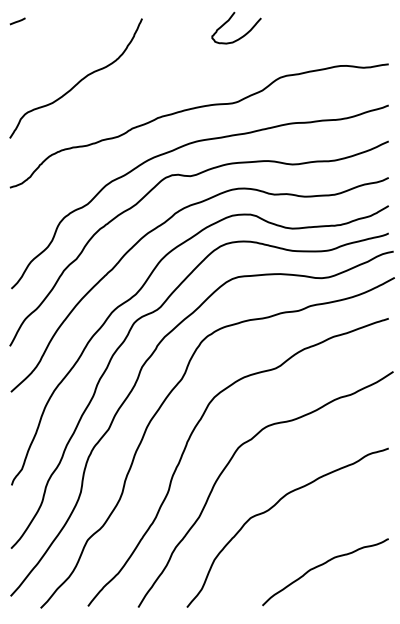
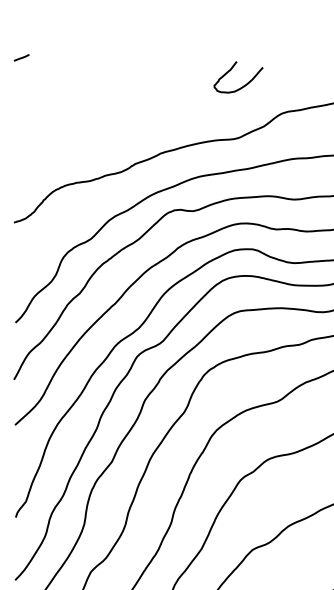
curve: (229, 20) -> (231, 69), moved
curve: (78, 81) -> (81, 117), removed

